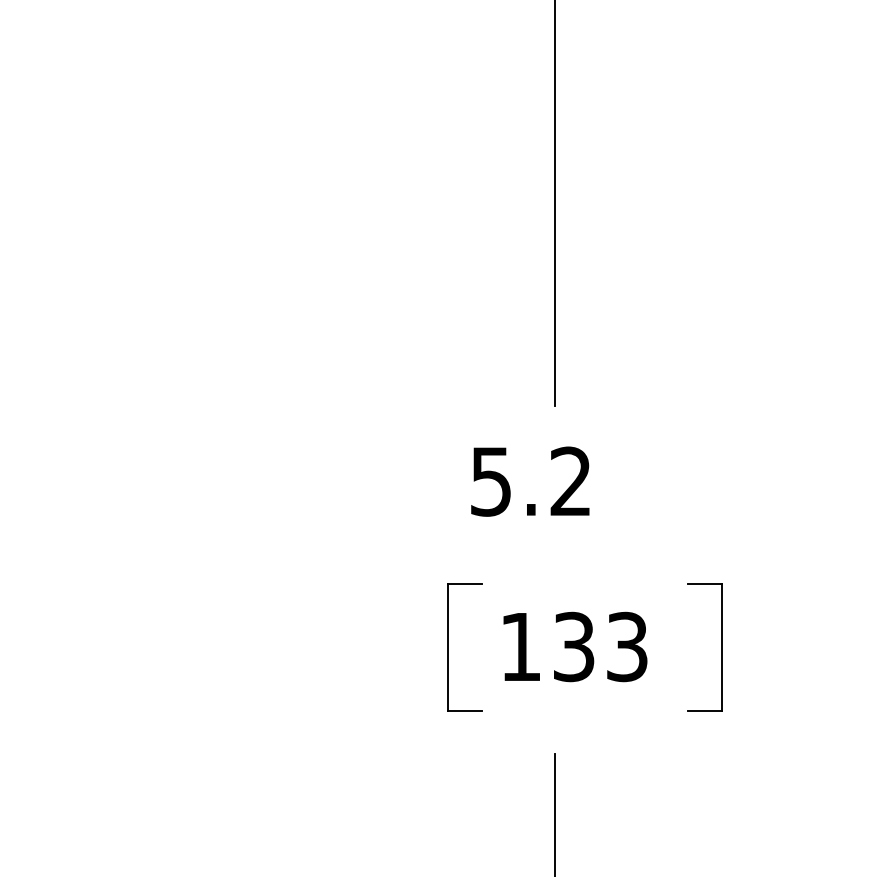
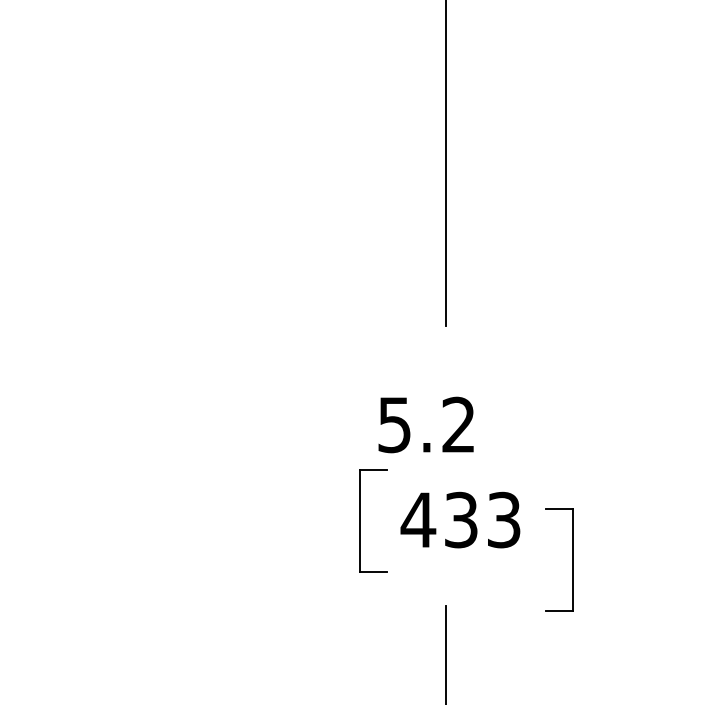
text: (530, 481) -> (426, 424), moved
text: (520, 646) -> (418, 519), 133 -> 433
part: (721, 647) -> (572, 559), moved

